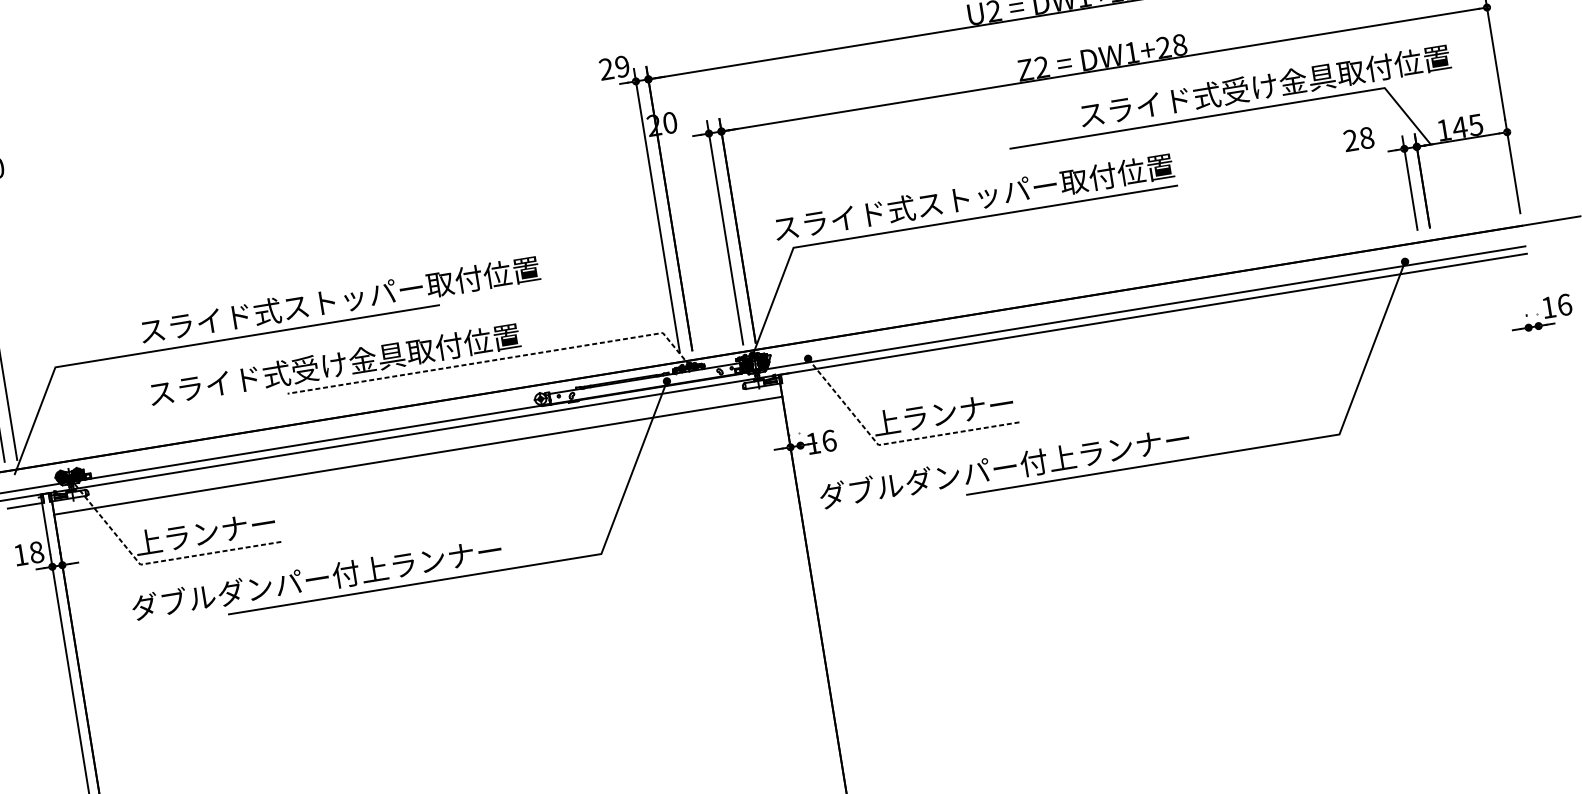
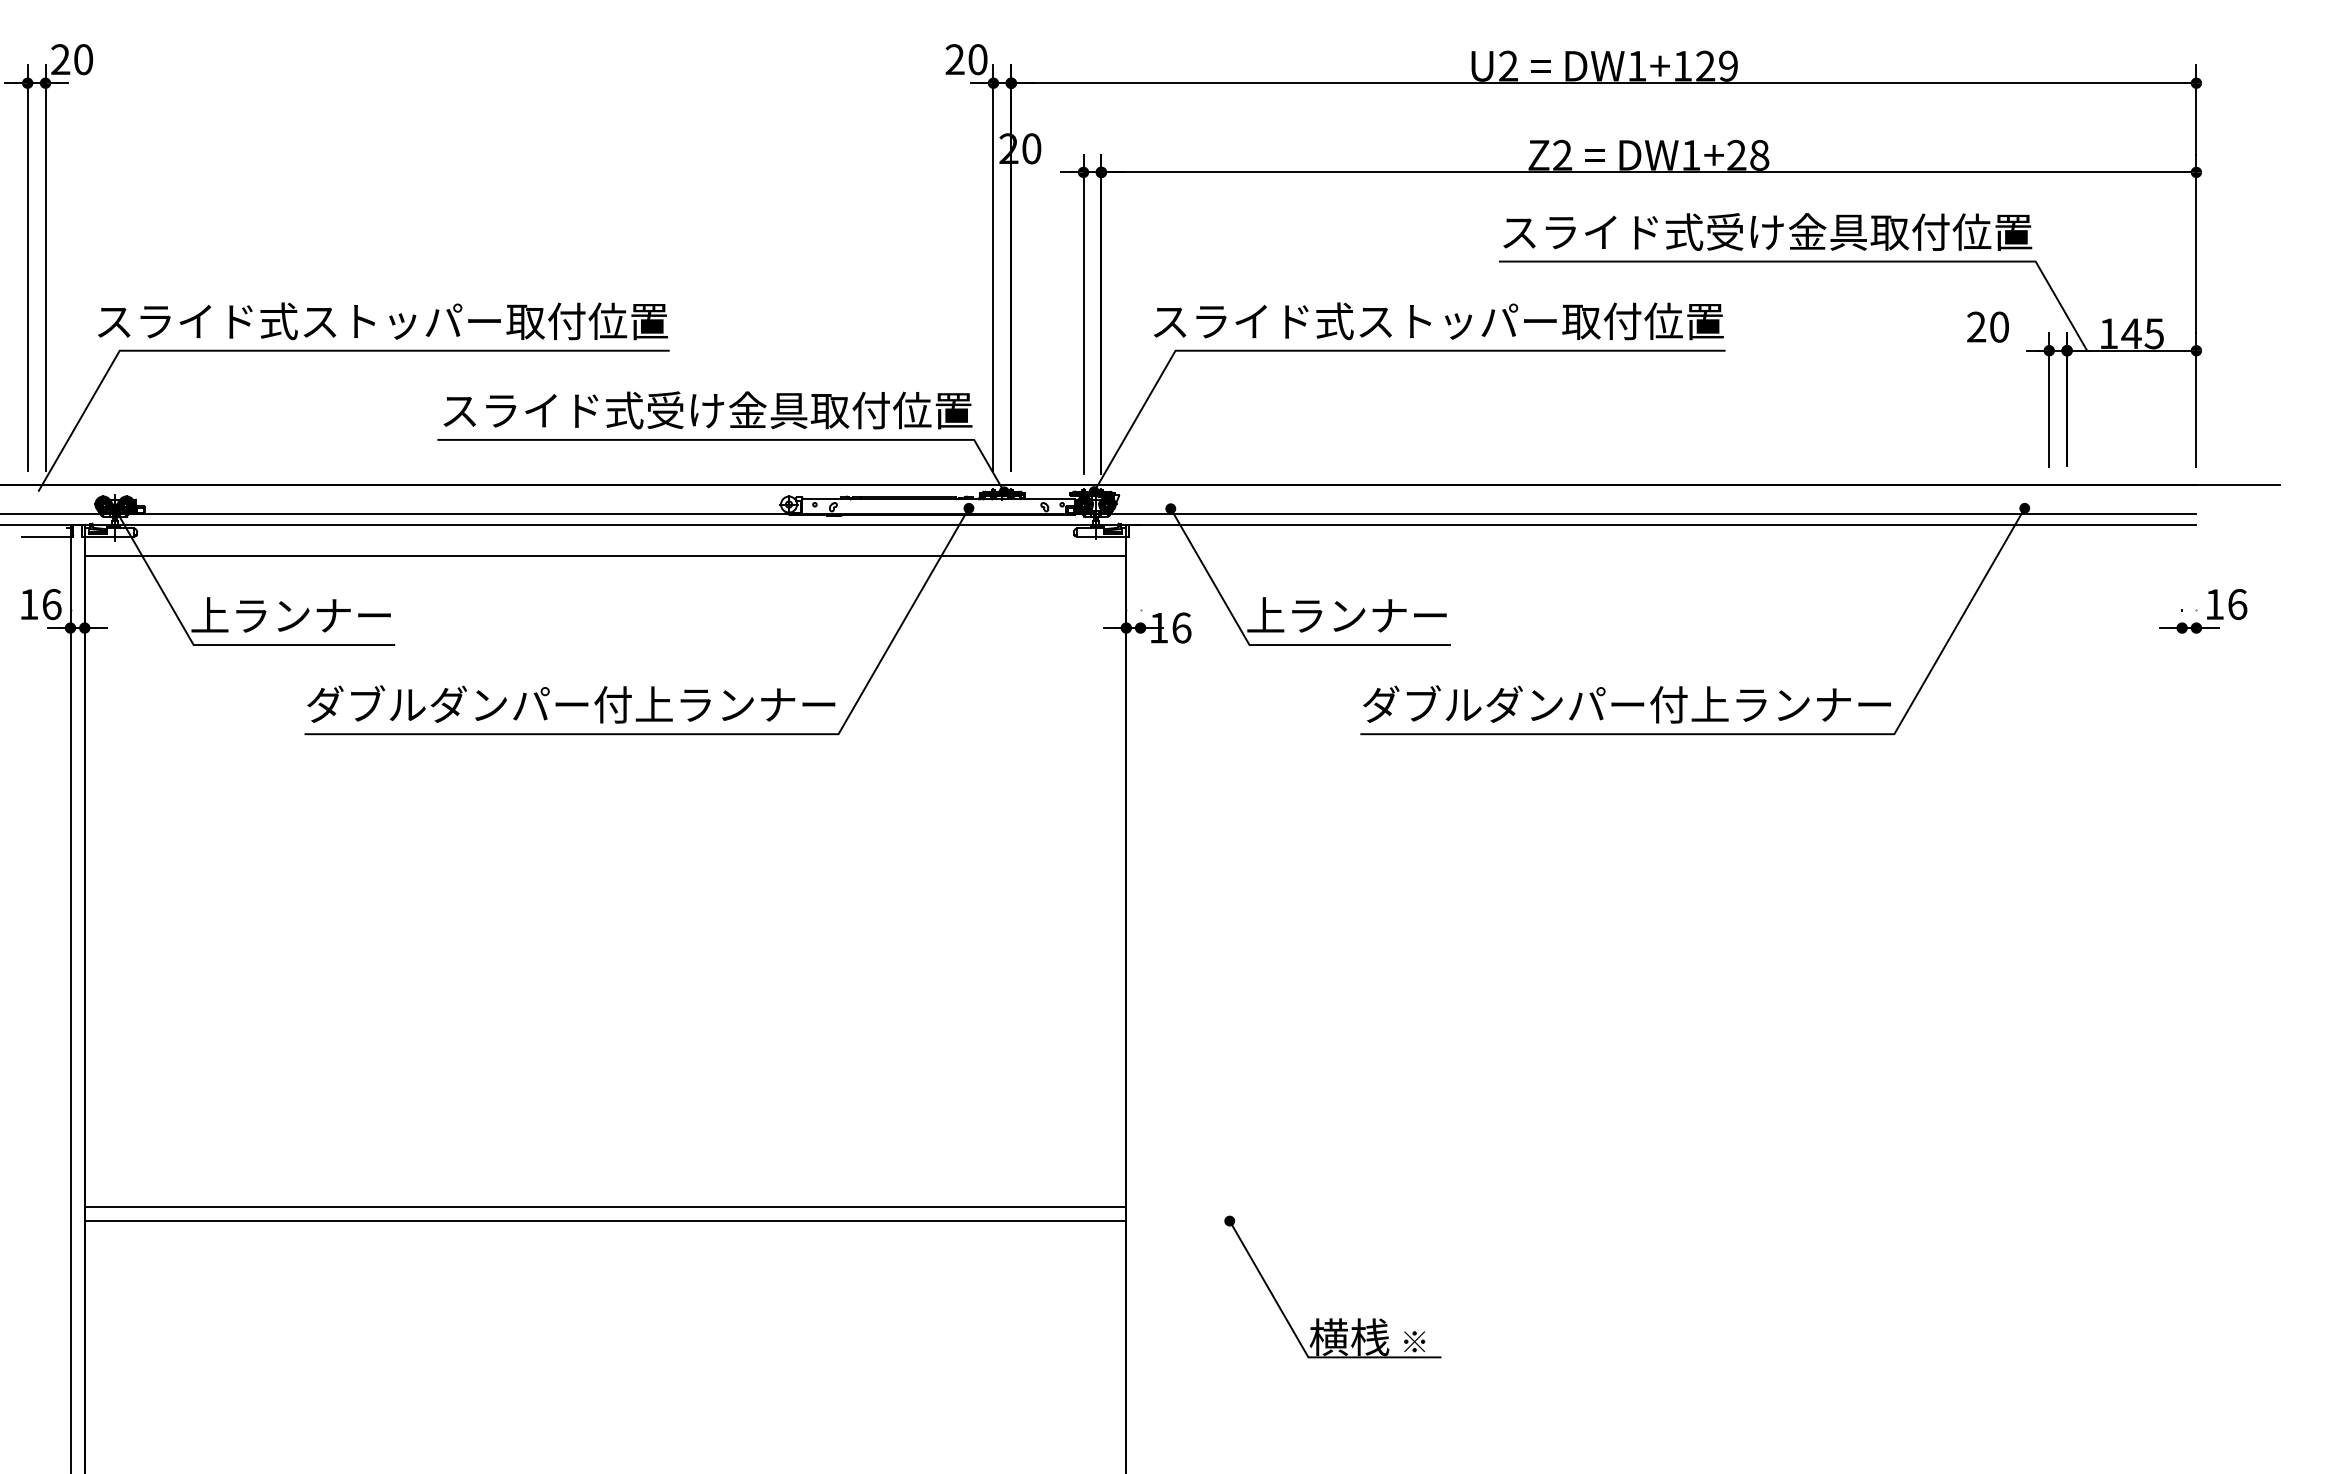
text: (622, 66) -> (977, 59), 29 -> 20
text: (1265, 85) -> (1767, 231), moved
text: (1366, 138) -> (1999, 327), 28 -> 20
text: (340, 300) -> (382, 321), moved
line: (496, 359) -> (736, 439), dashed -> solid
text: (334, 364) -> (707, 410), moved
line: (893, 443) -> (1270, 645), dashed -> solid
text: (1004, 467) -> (1626, 704), moved
text: (36, 552) -> (51, 604), 18 -> 16
line: (155, 562) -> (214, 645), dashed -> solid
text: (316, 578) -> (571, 704), moved

